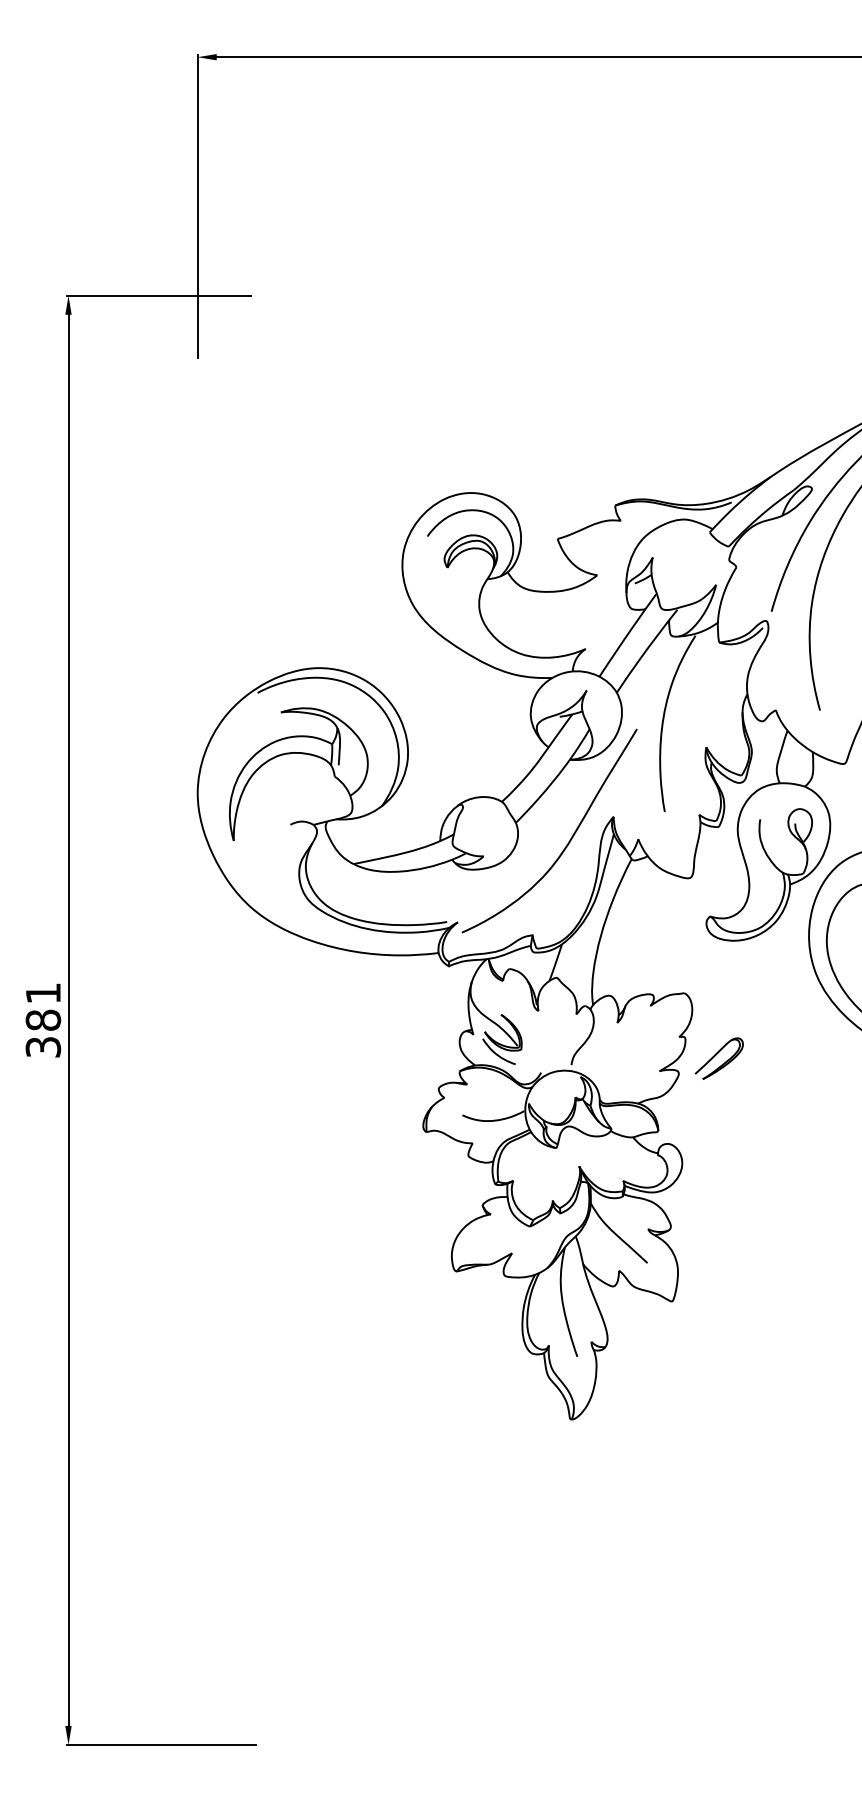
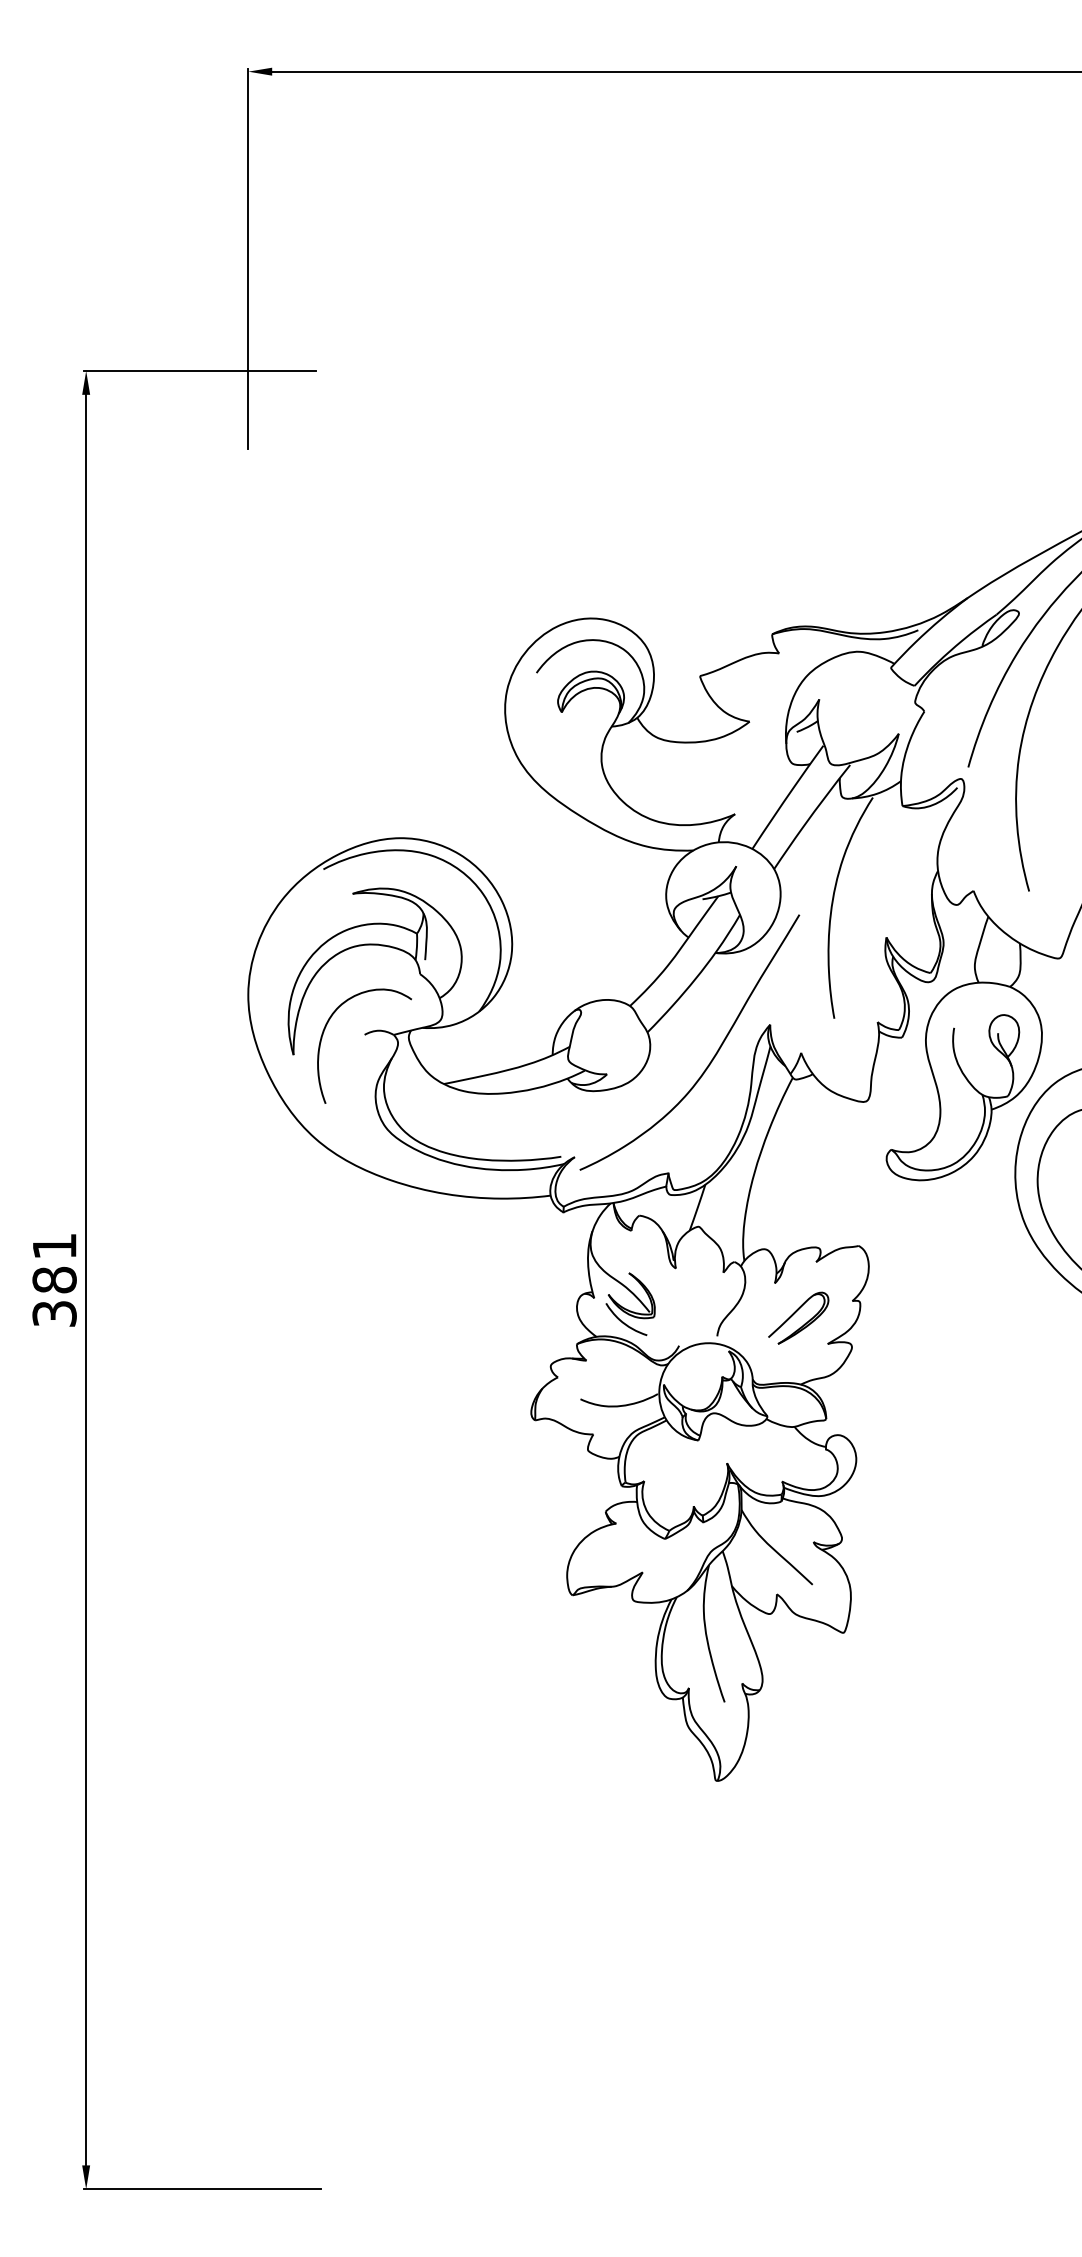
curve: (260, 819) -> (326, 1027), added
part: (719, 1058) -> (798, 1317), moved

